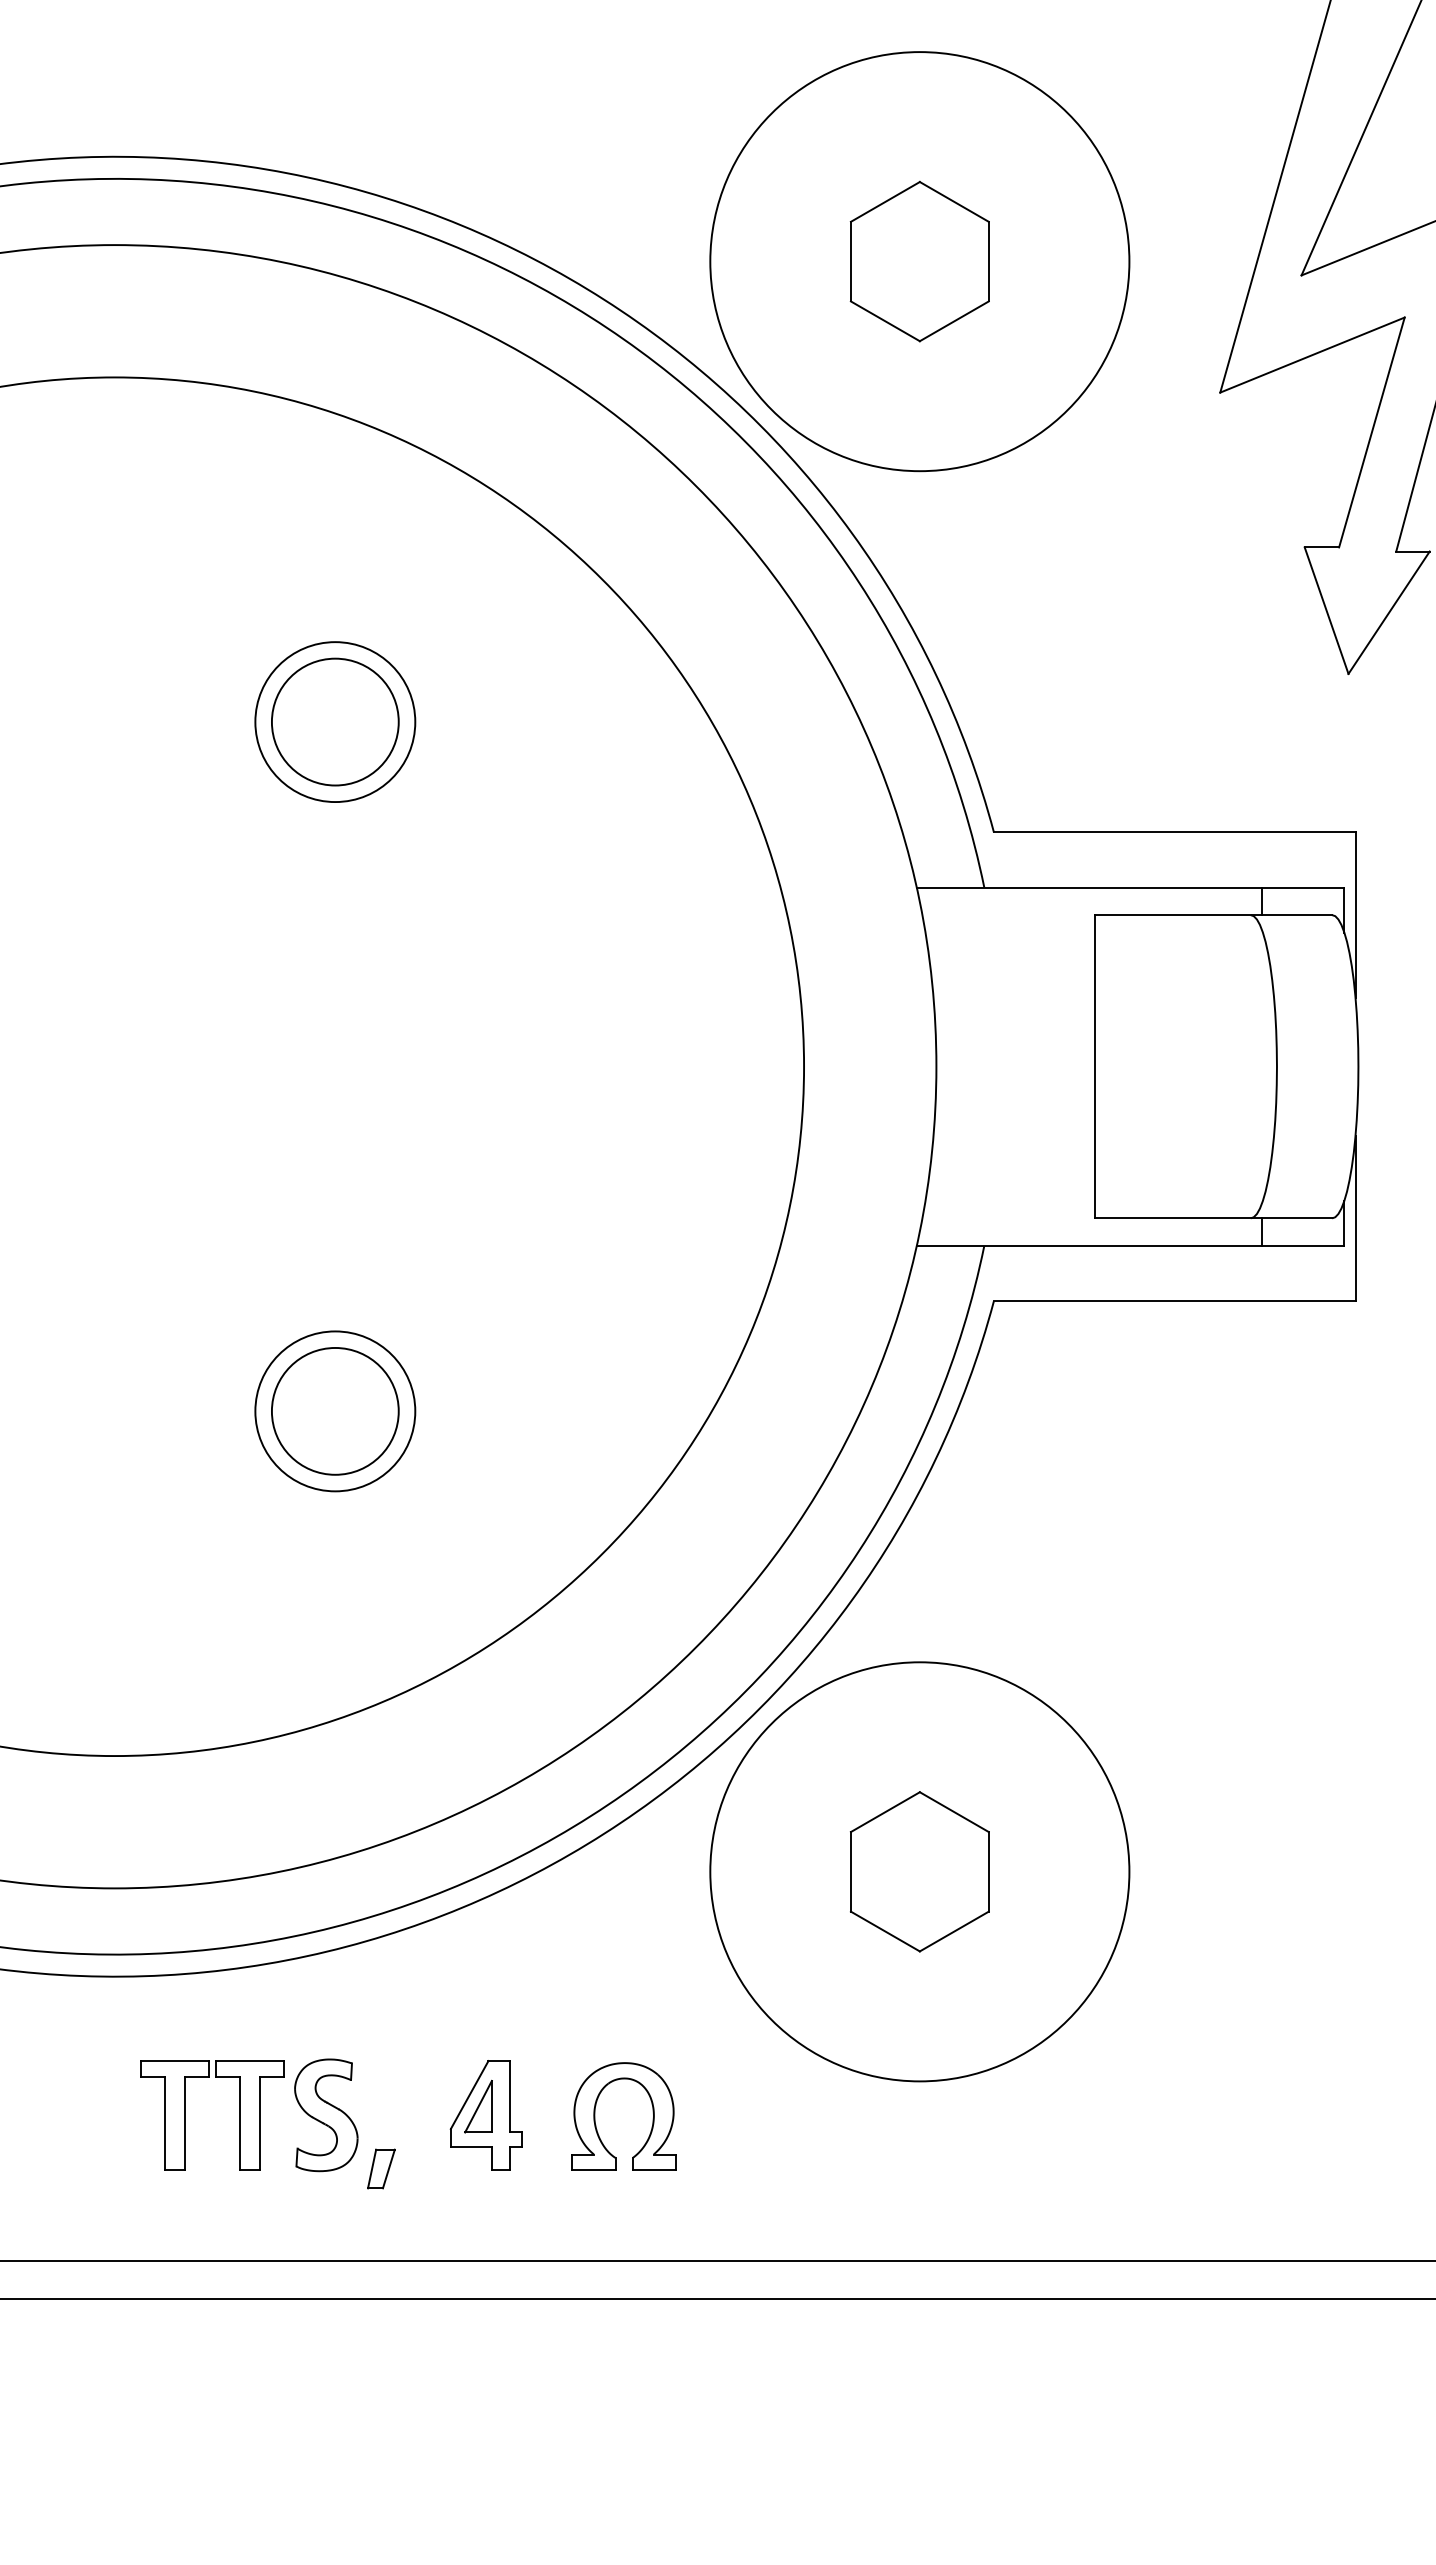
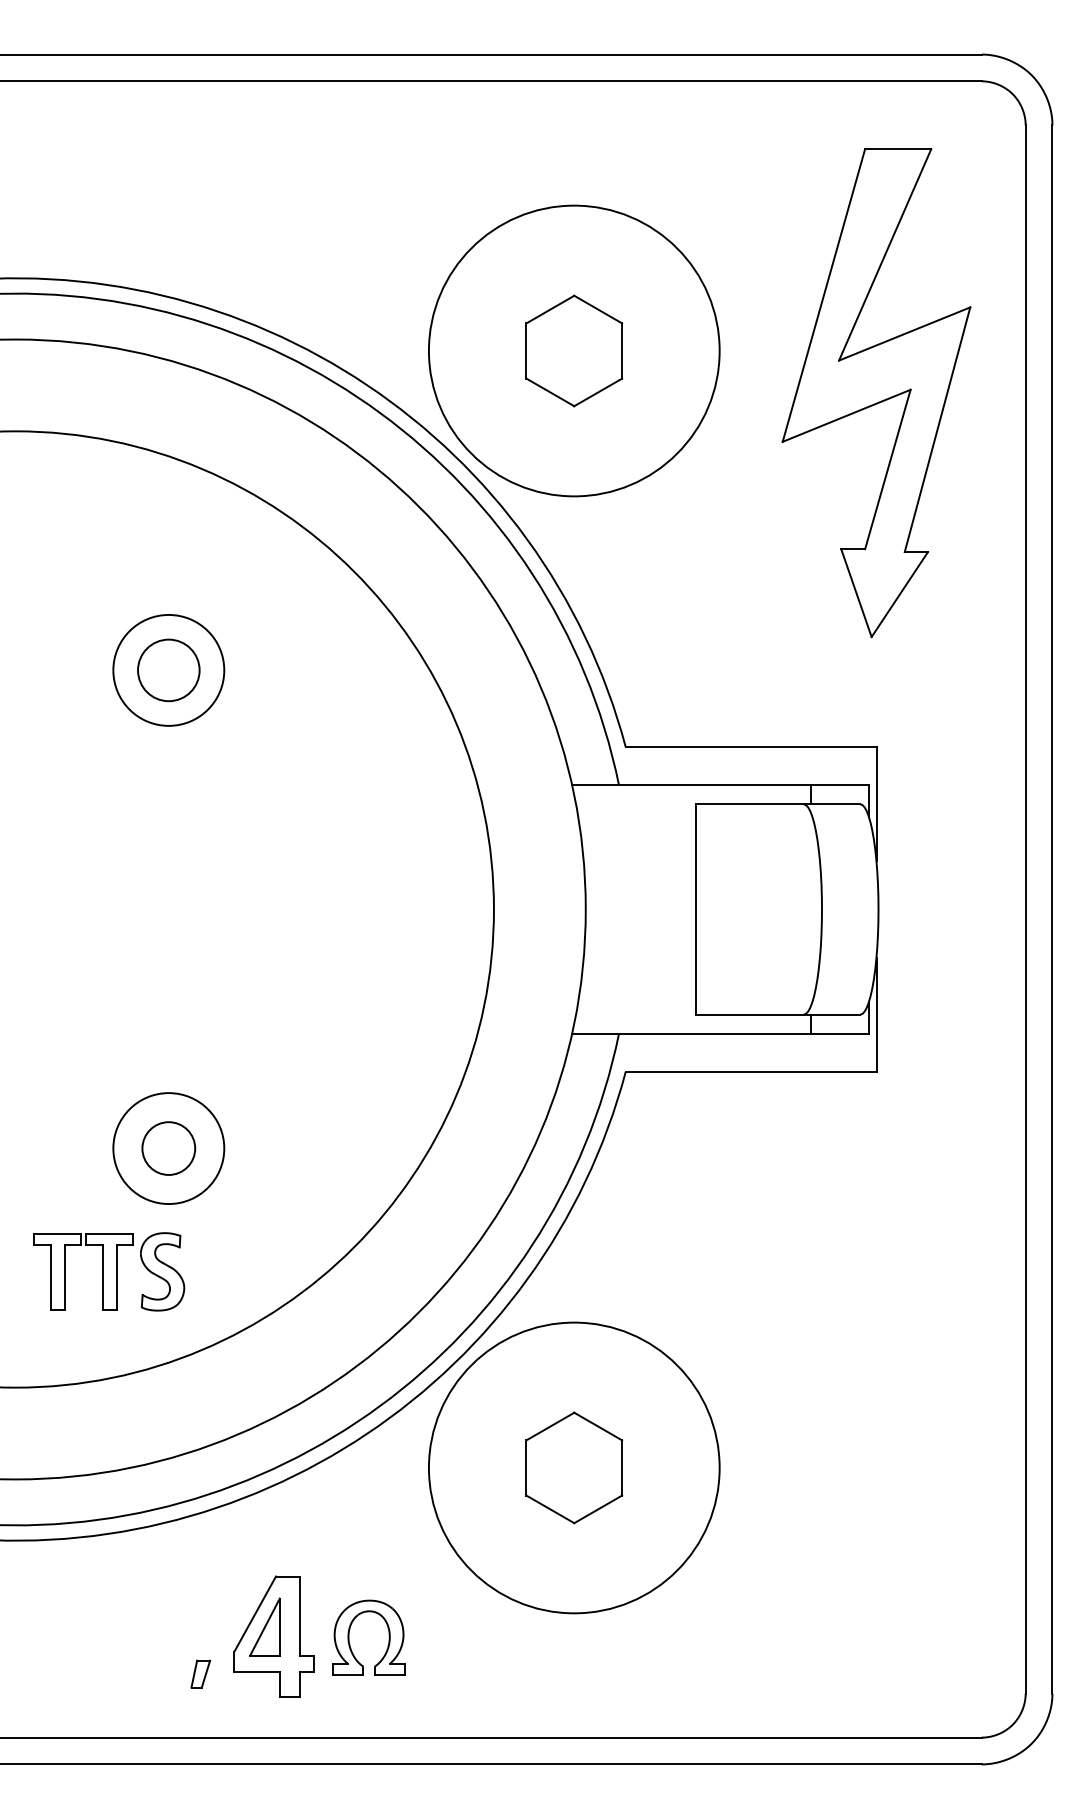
circle: (334, 722) -> (168, 670), size x0.7
circle: (334, 1411) -> (168, 1148), size x0.6
part: (249, 2114) -> (109, 1271), moved
part: (486, 2114) -> (273, 1636), size x1.6

